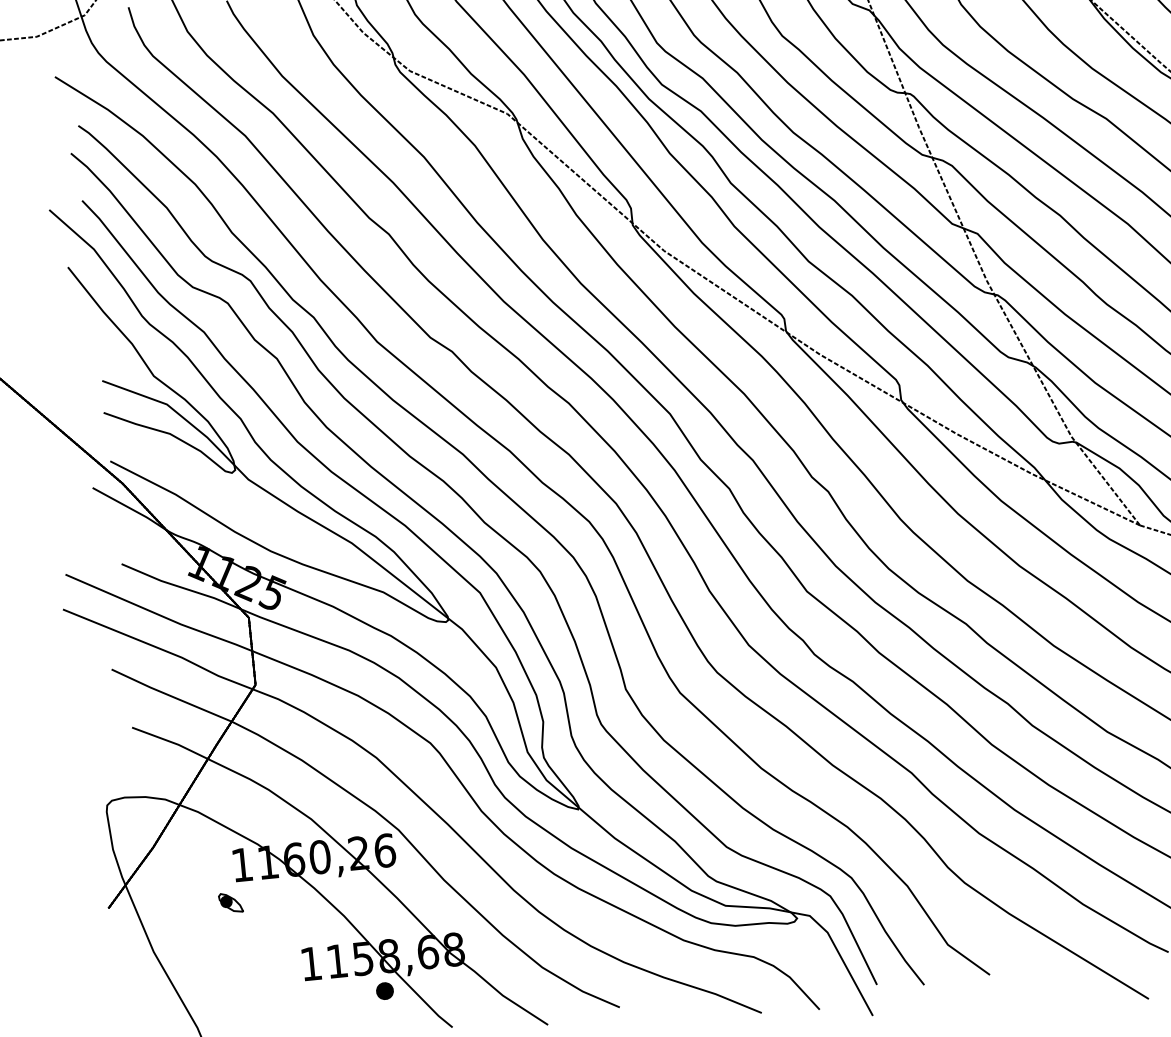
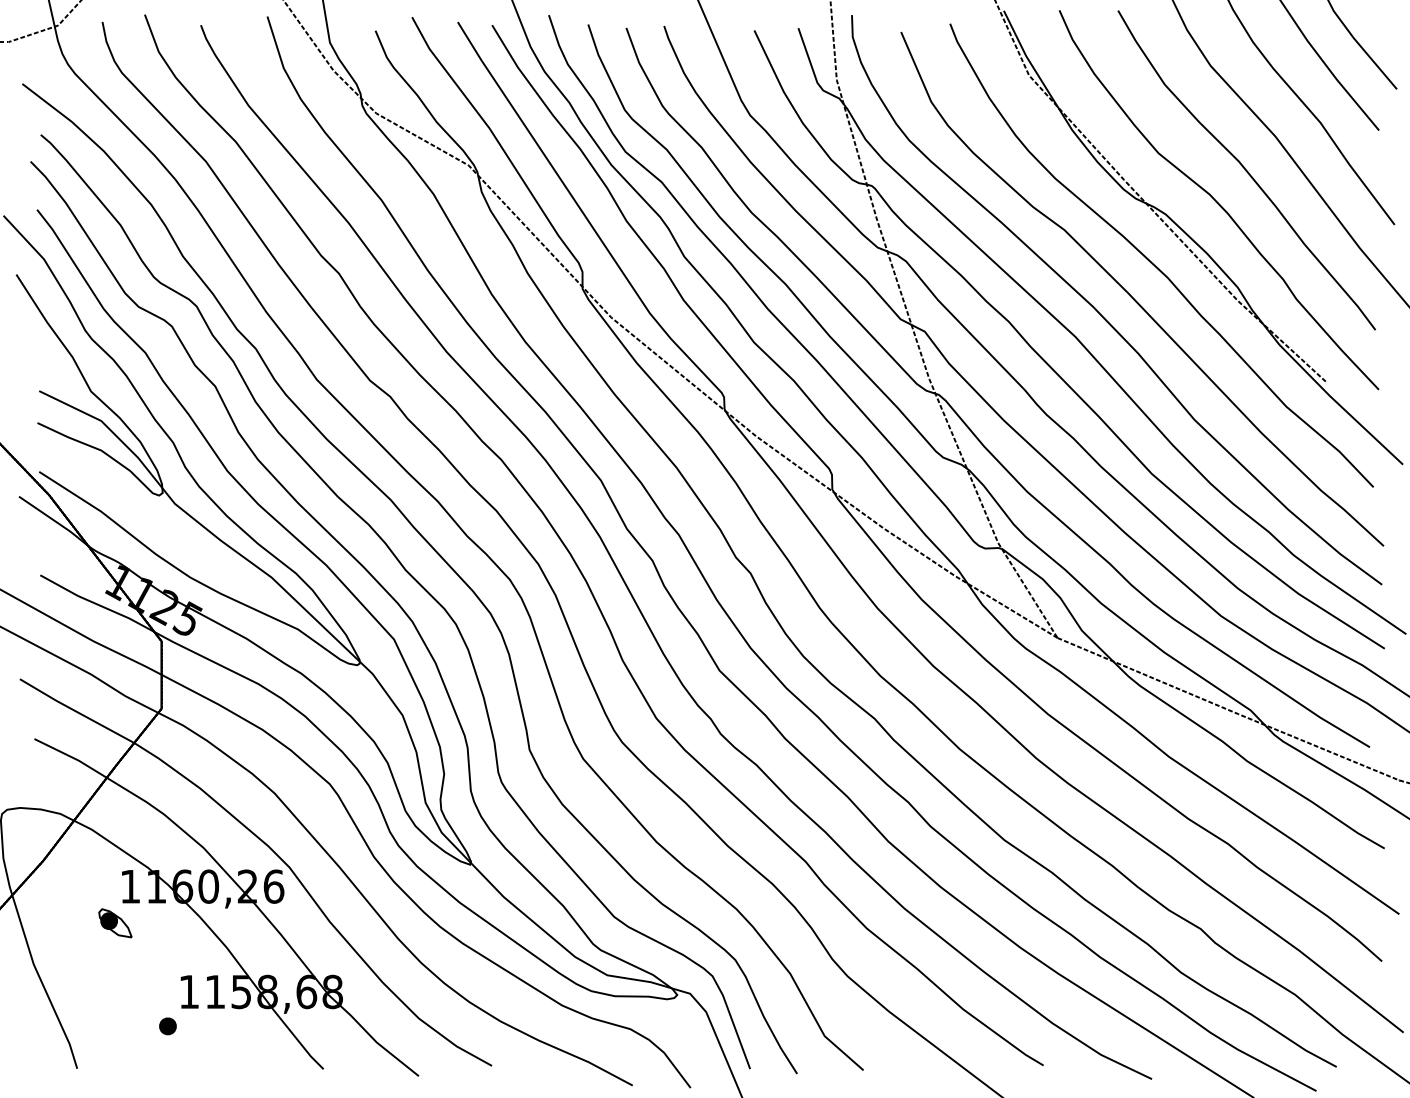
part: (231, 903) -> (115, 923), size x1.43
part: (384, 991) -> (167, 1026), moved

